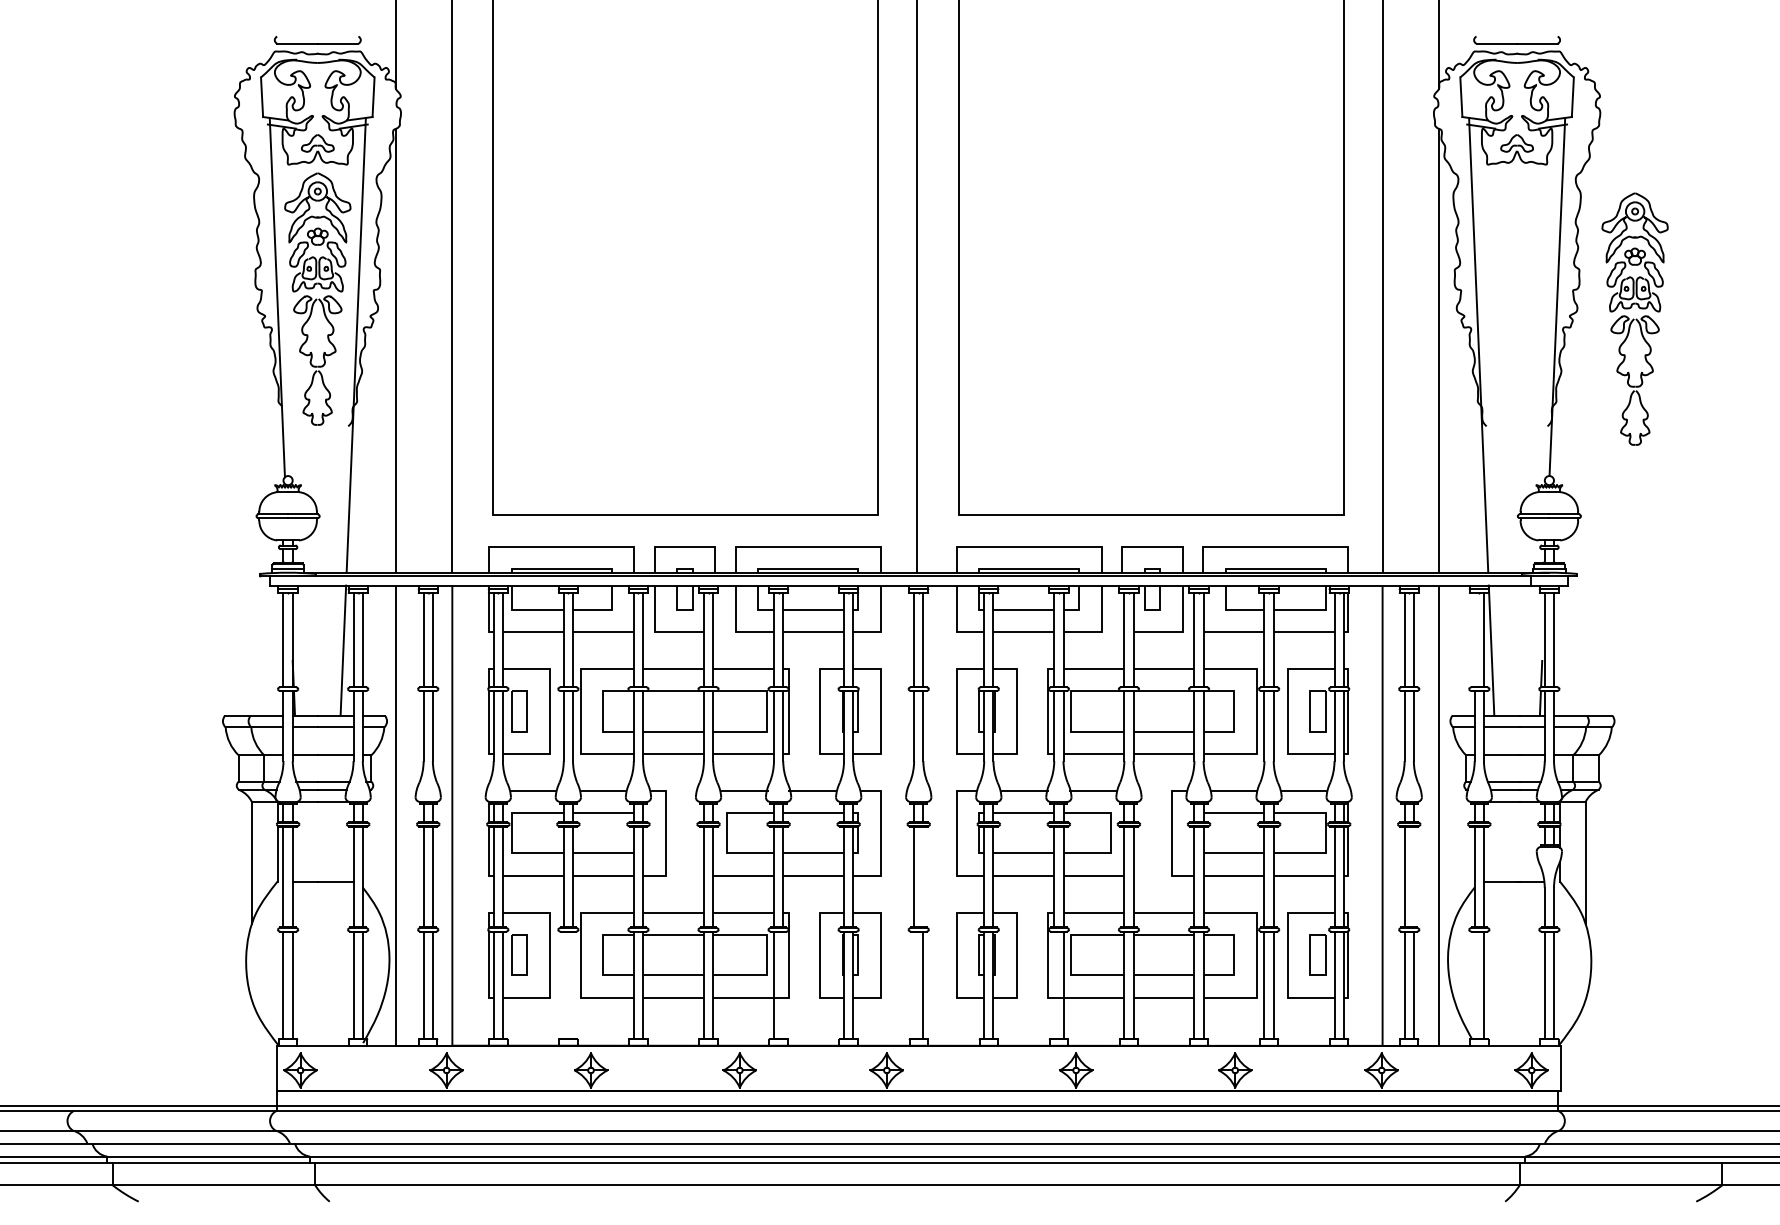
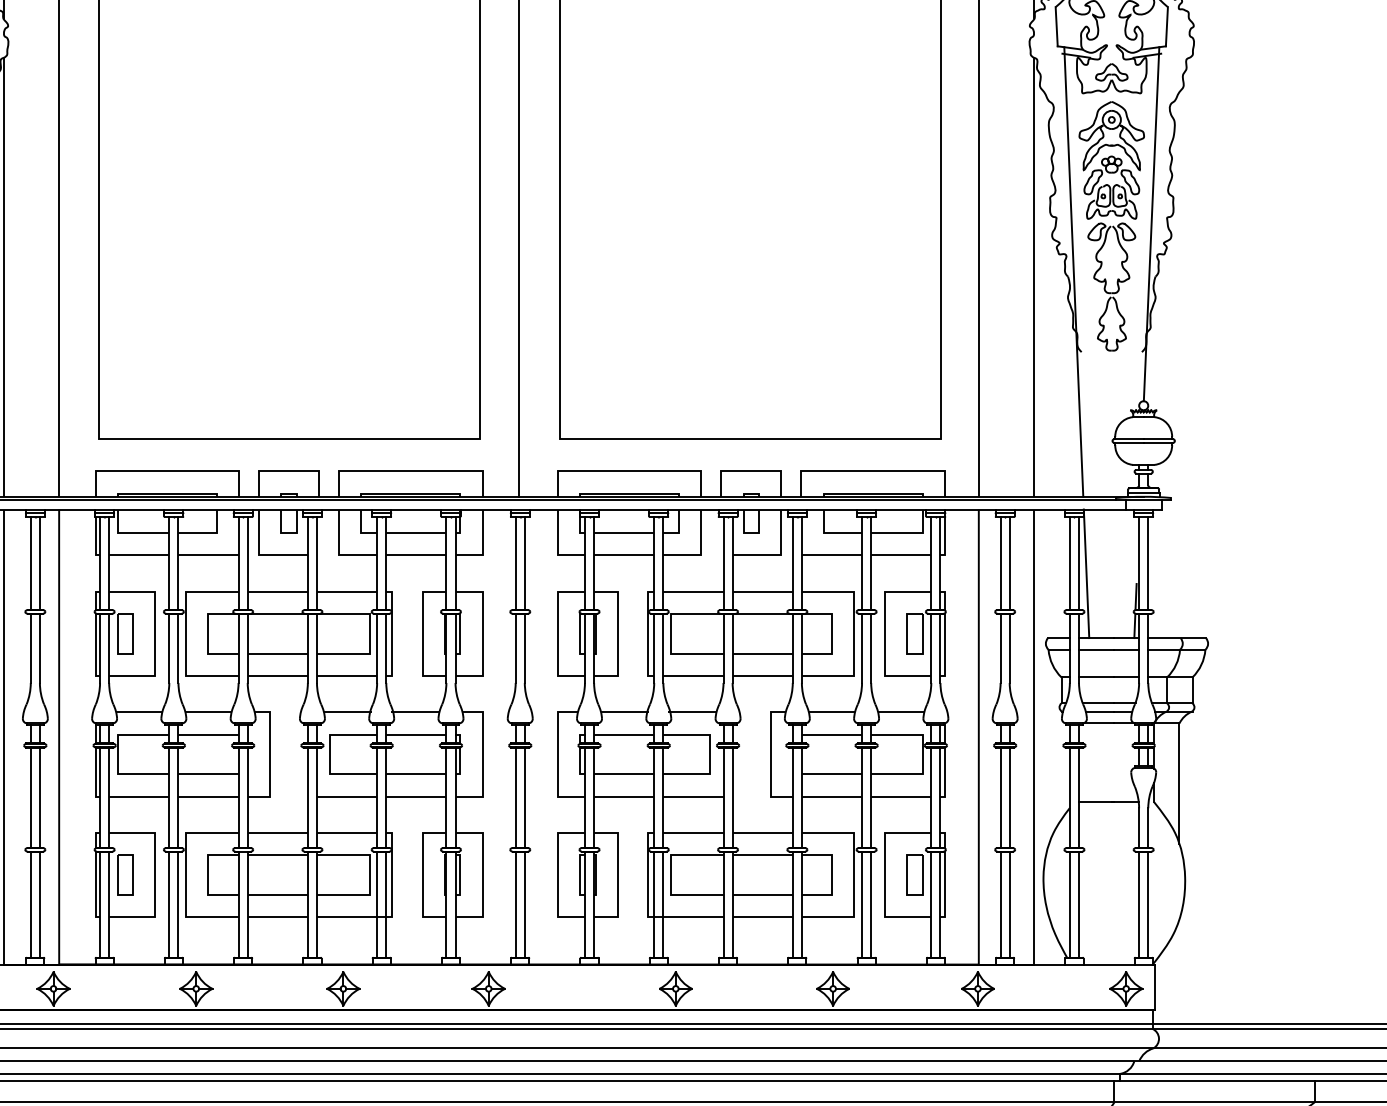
part: (1634, 318) -> (1111, 225), moved
line: (1474, 639) -> (1069, 562), added
line: (923, 876) -> (524, 797), added
line: (1413, 876) -> (1009, 797), added
line: (563, 985) -> (169, 904), added
line: (572, 985) -> (177, 904), added
line: (783, 985) -> (386, 904), added
line: (914, 985) -> (516, 904), added
line: (1054, 985) -> (654, 904), added
line: (1474, 985) -> (1069, 904), added

